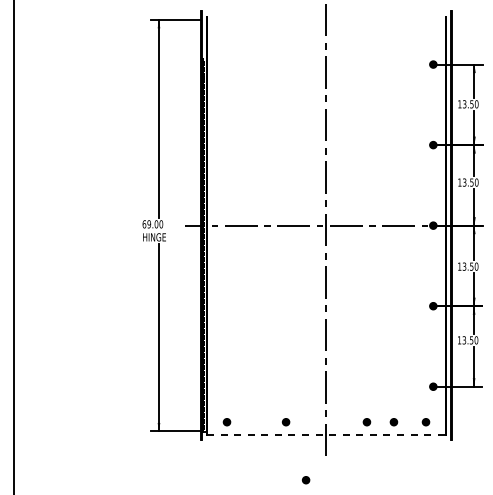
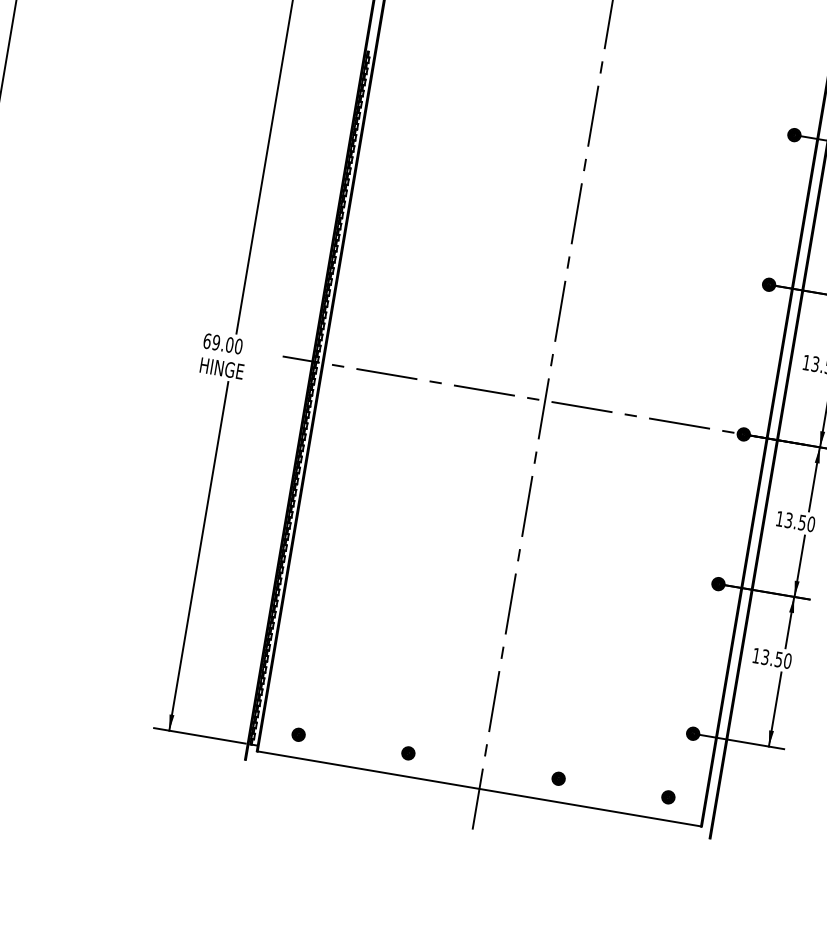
part: (393, 422) -> (607, 787), removed
line: (326, 434) -> (479, 788), dashed -> solid
part: (305, 480) -> (426, 867), removed

